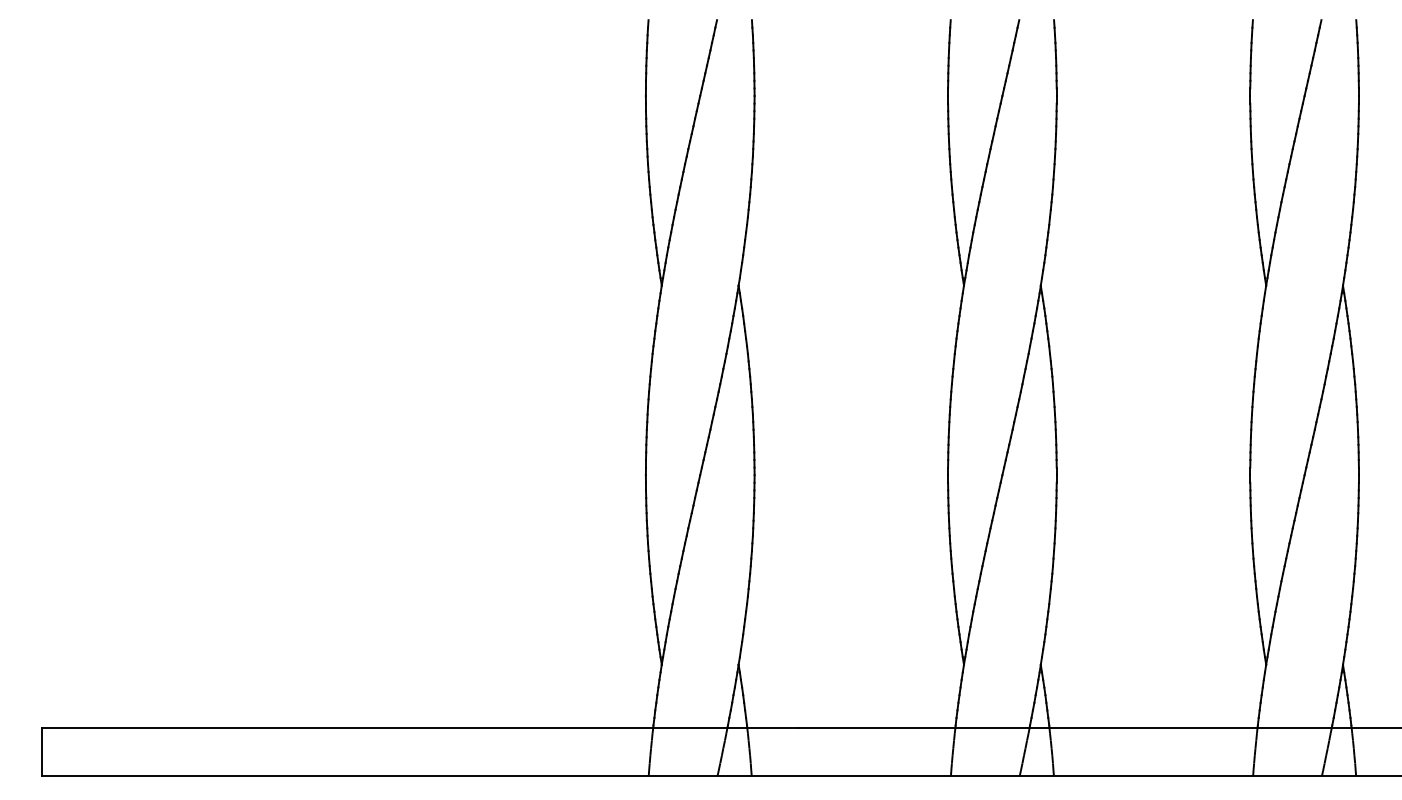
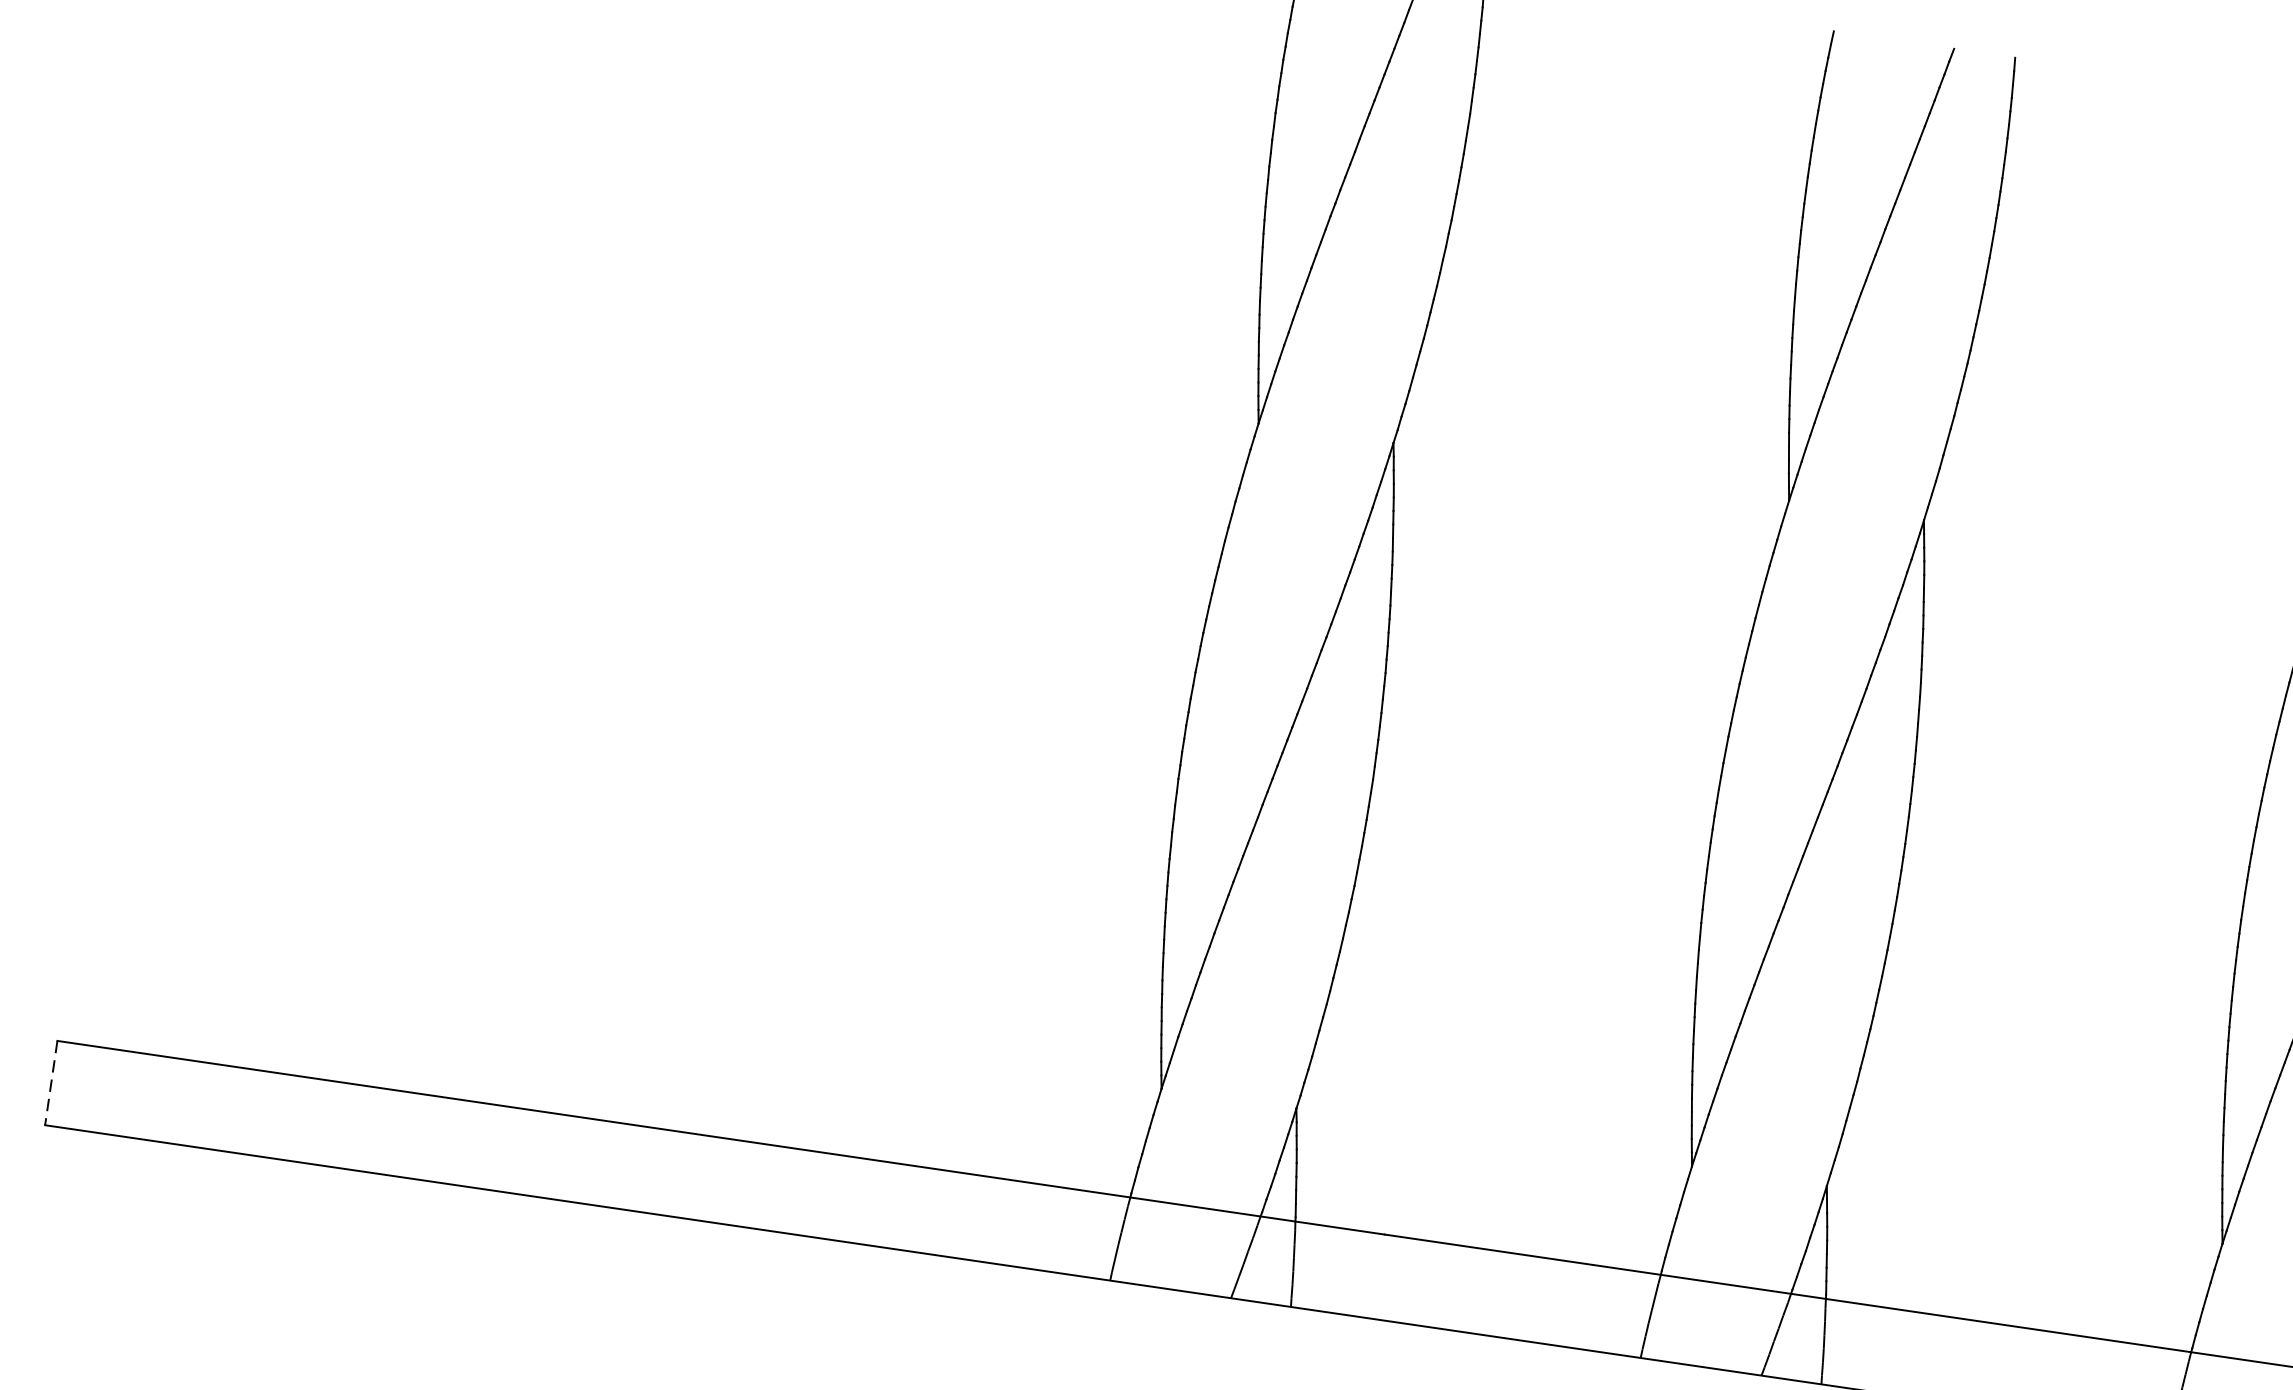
line: (42, 752) -> (51, 1084), solid -> dashed

